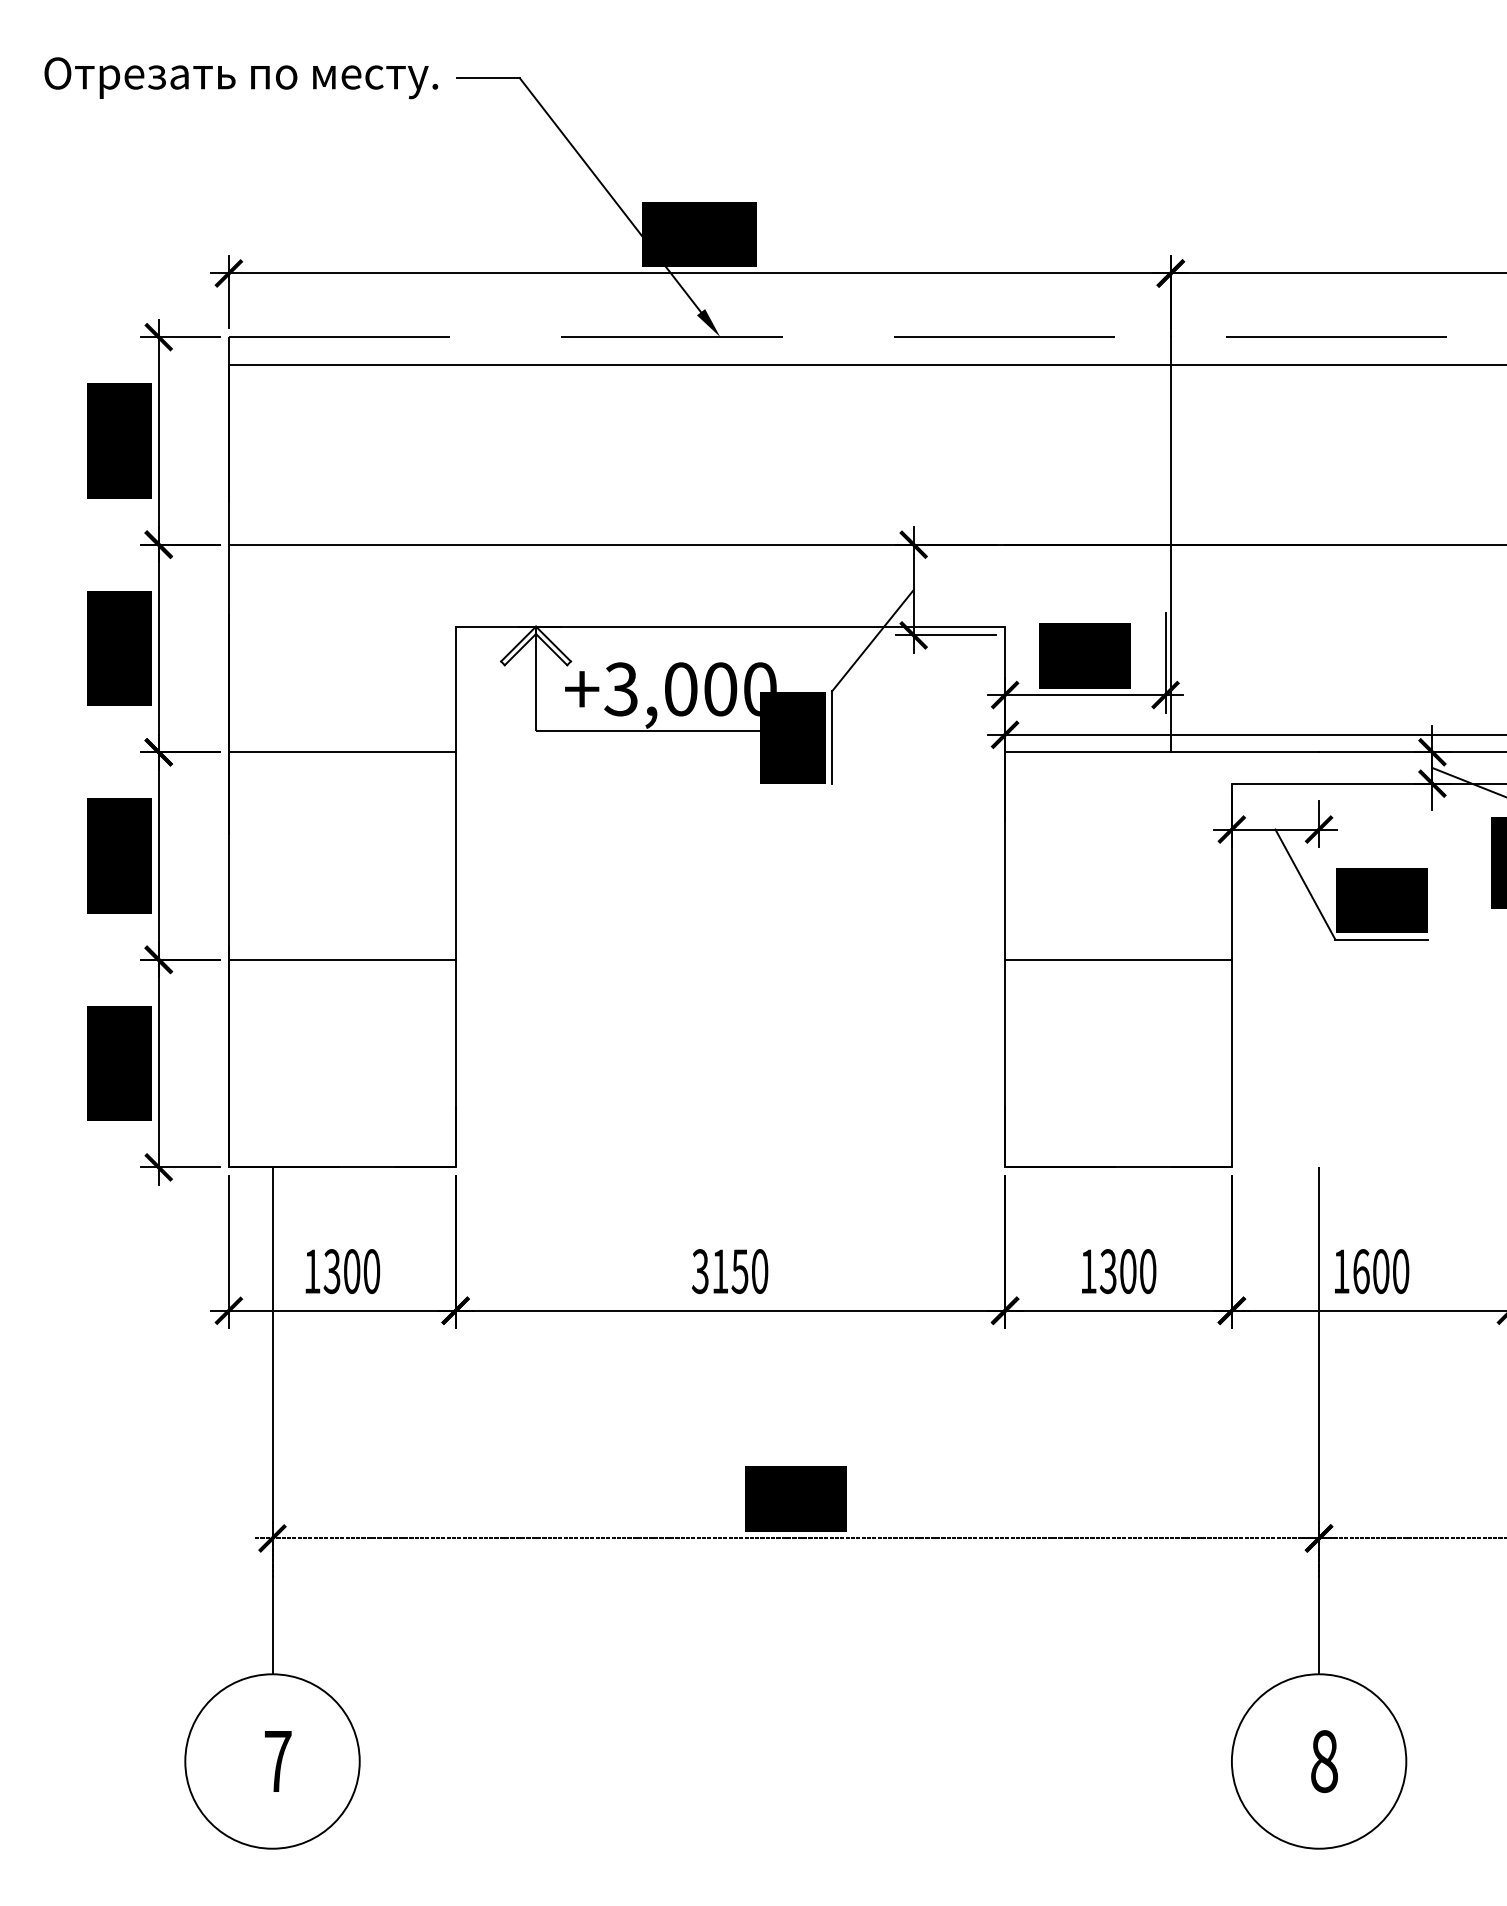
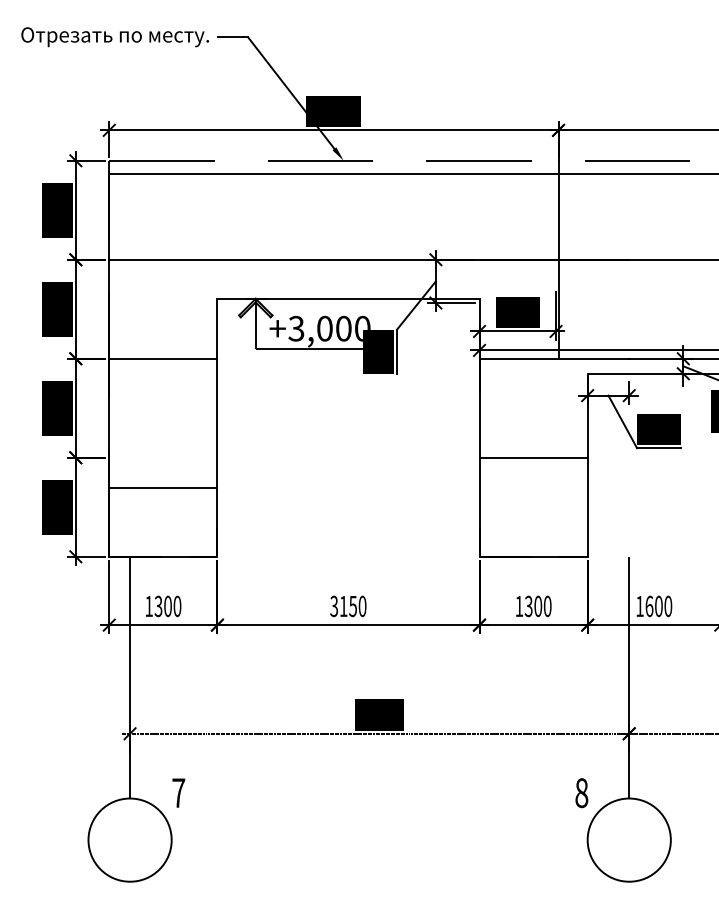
line: (342, 959) -> (163, 487), moved
text: (277, 1760) -> (178, 792), moved
text: (1323, 1762) -> (581, 793), moved

